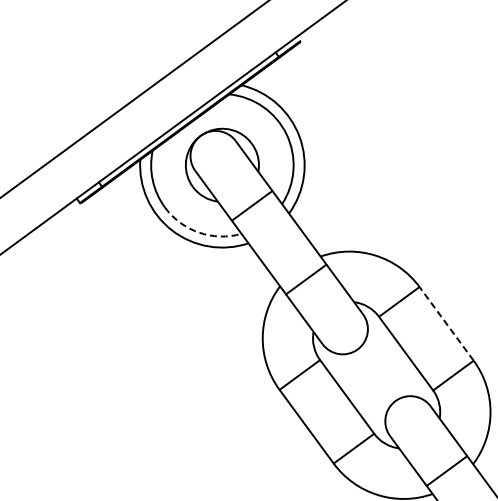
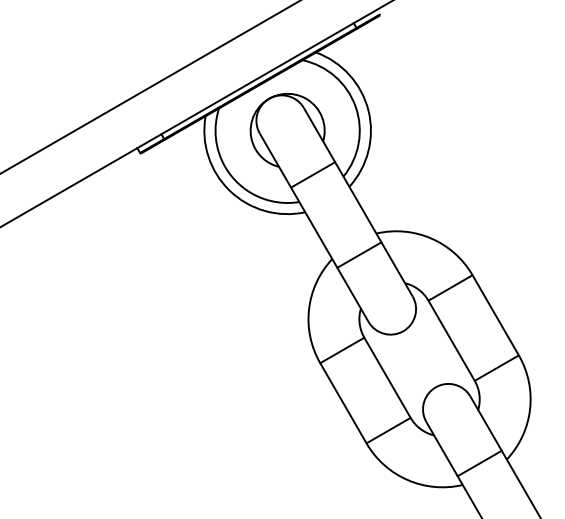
arc: (198, 233) -> (256, 196), dashed -> solid
line: (446, 323) -> (495, 314), dashed -> solid

